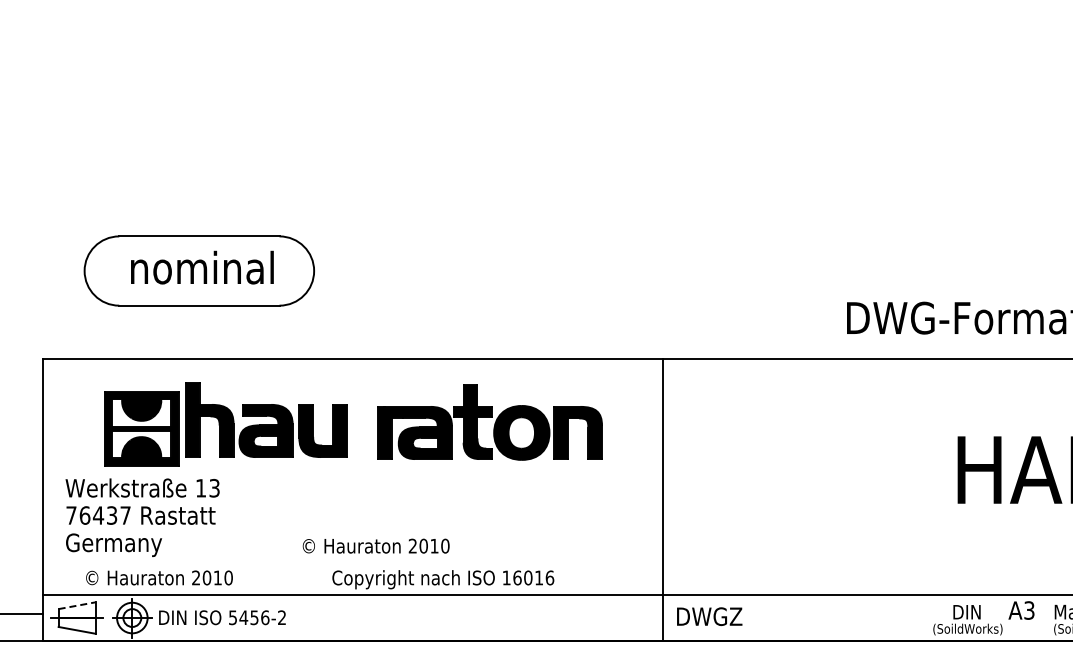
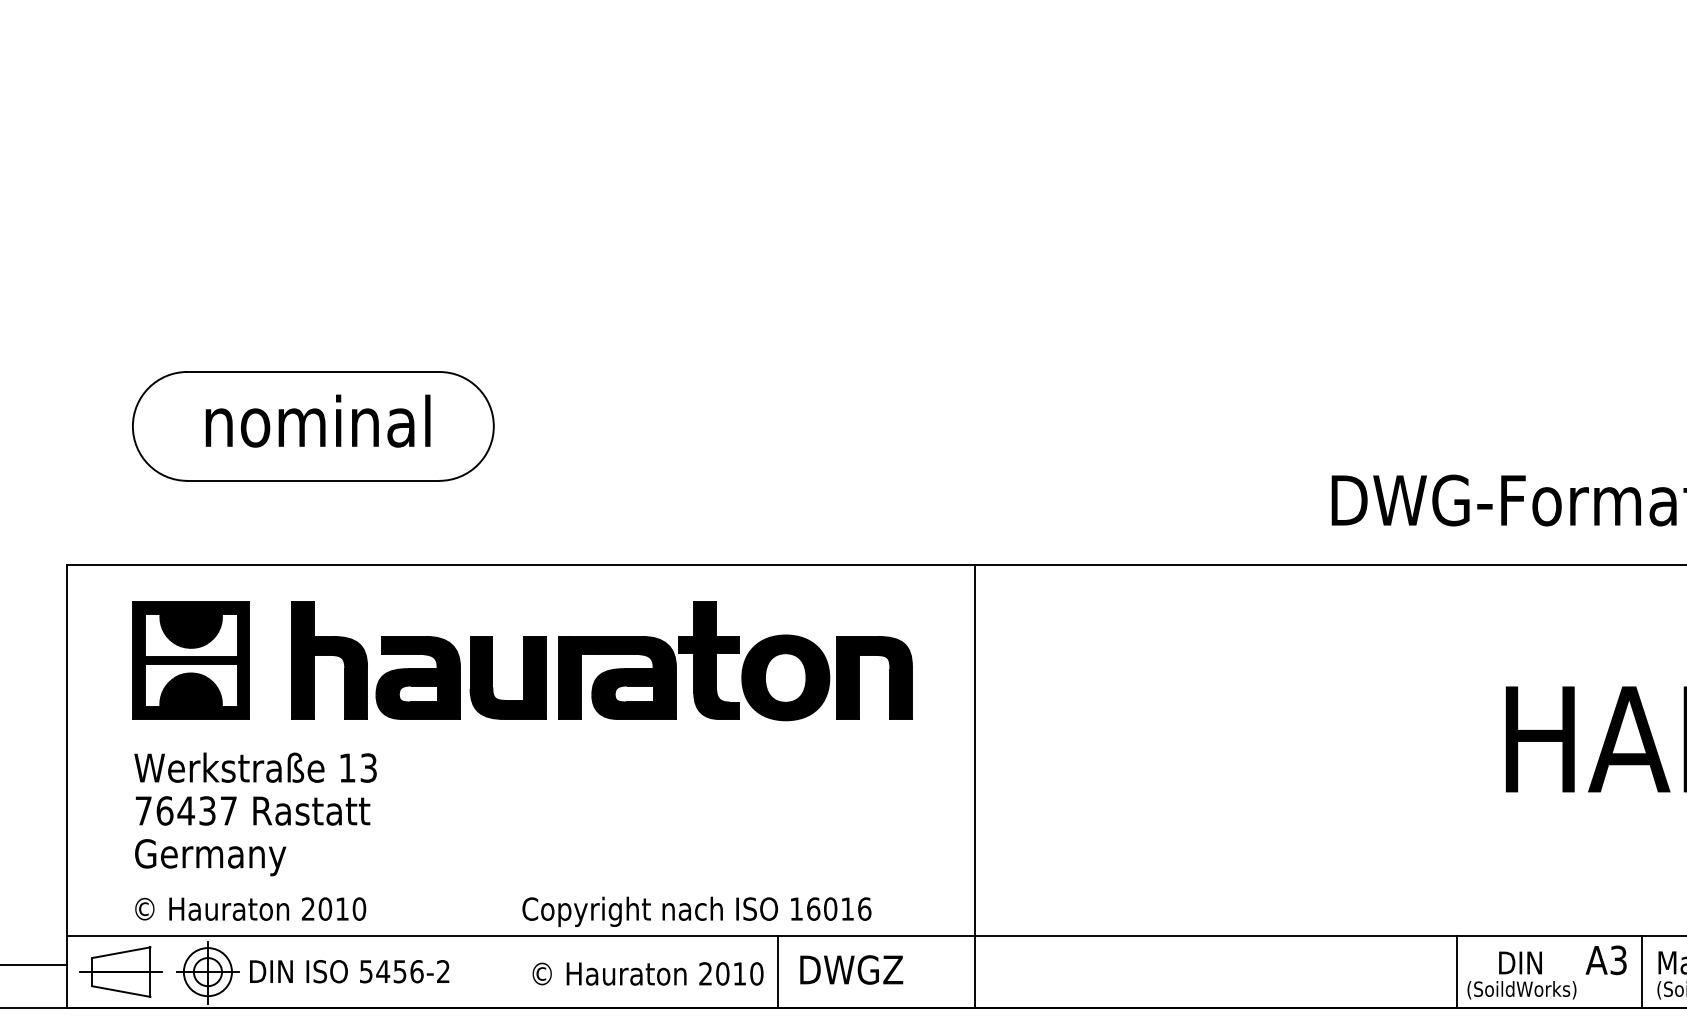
part: (489, 422) -> (734, 661), moved
part: (141, 428) -> (190, 659), moved
line: (662, 499) -> (974, 785), moved
text: (142, 517) -> (255, 814), moved
text: (375, 545) -> (646, 972), moved
line: (77, 605) -> (121, 952), dashed -> solid
text: (709, 616) -> (851, 969), moved
line: (495, 617) -> (779, 971), added
line: (926, 617) -> (1456, 971), added
line: (1044, 617) -> (1642, 971), added

